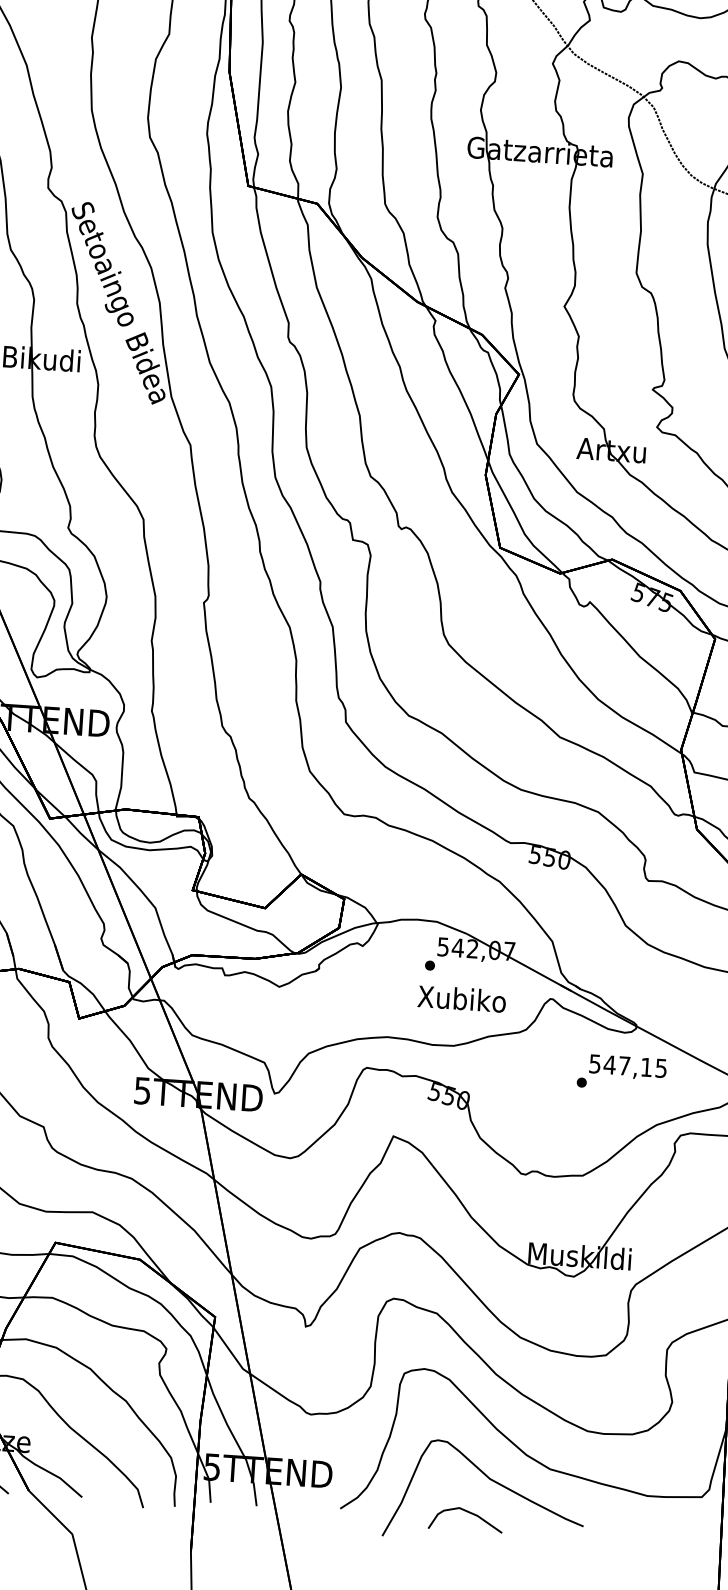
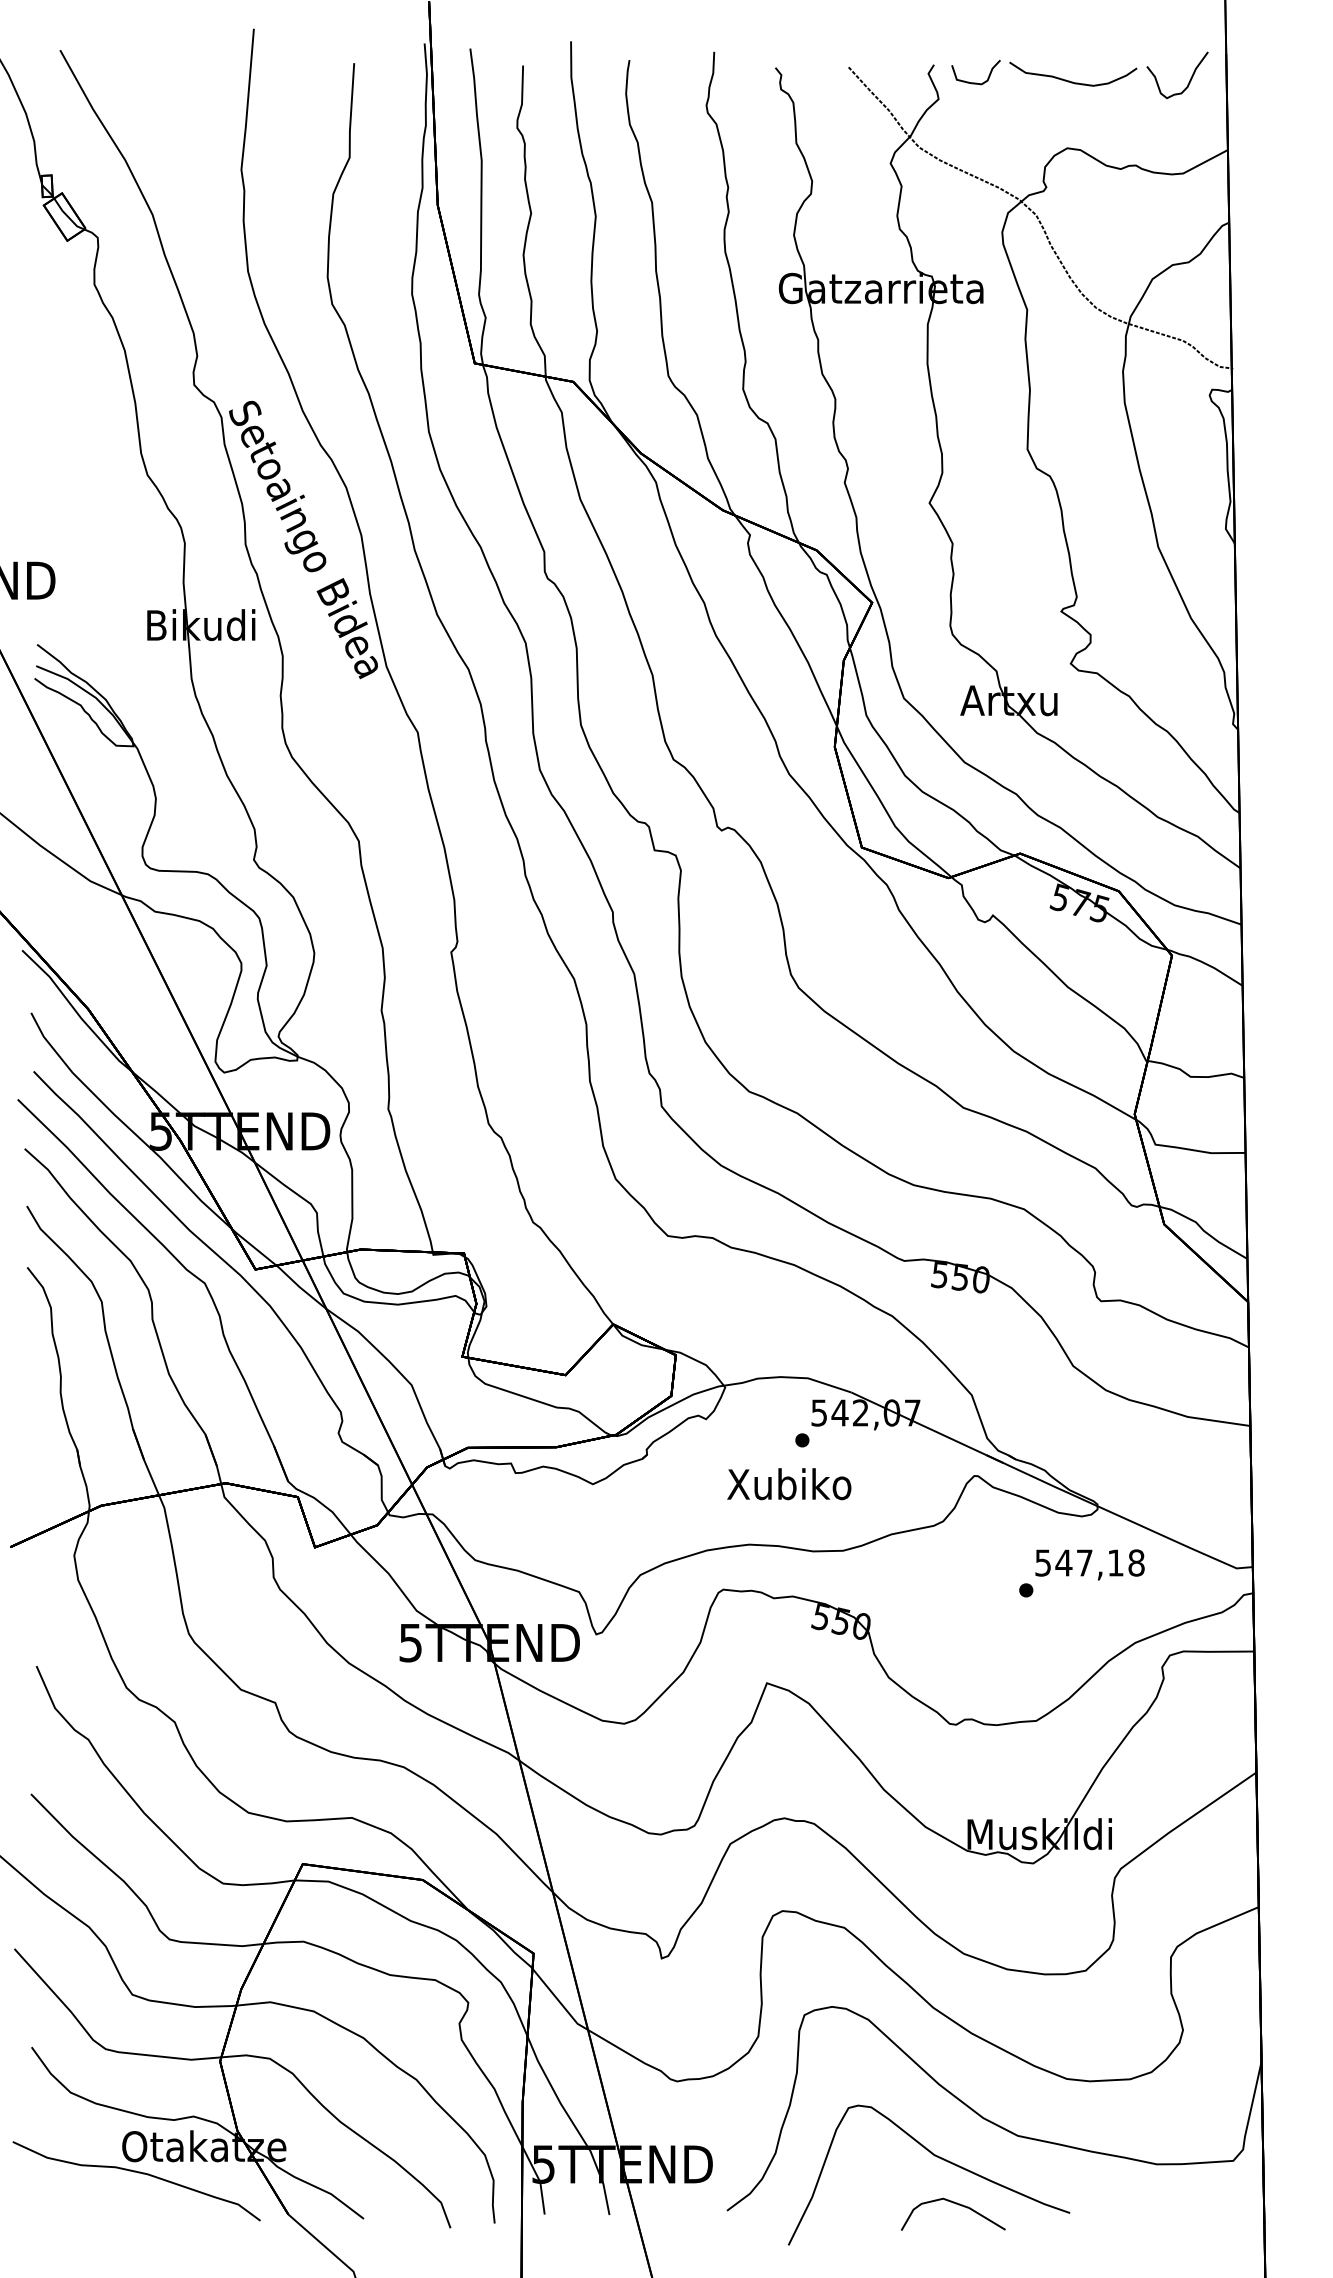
text: (462, 999) -> (789, 1484), moved
text: (661, 1068) -> (1136, 1562), 547,15 -> 547,18
curve: (467, 1512) -> (955, 2204), moved

